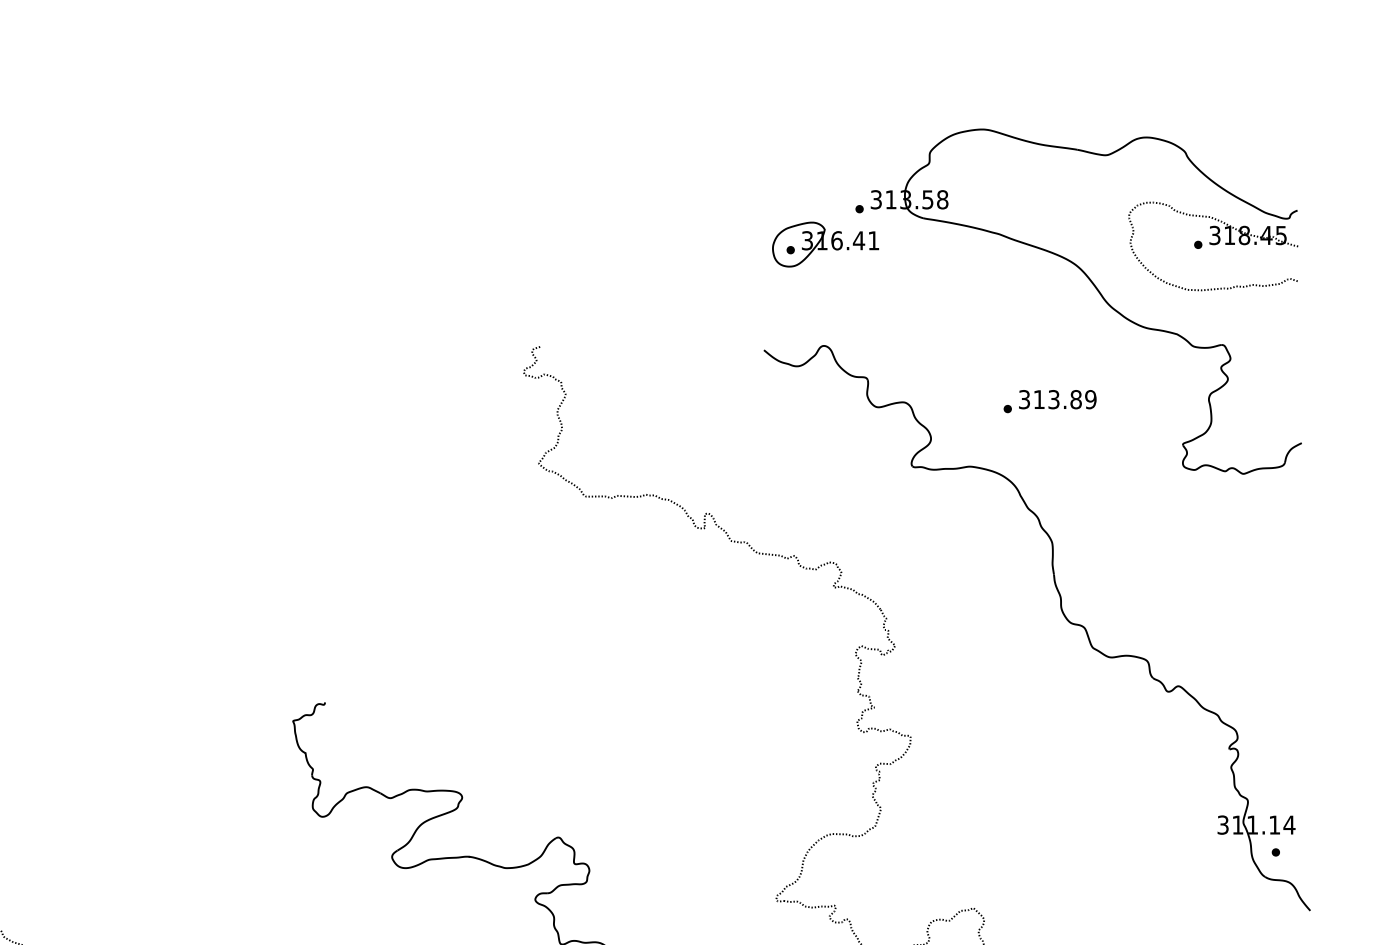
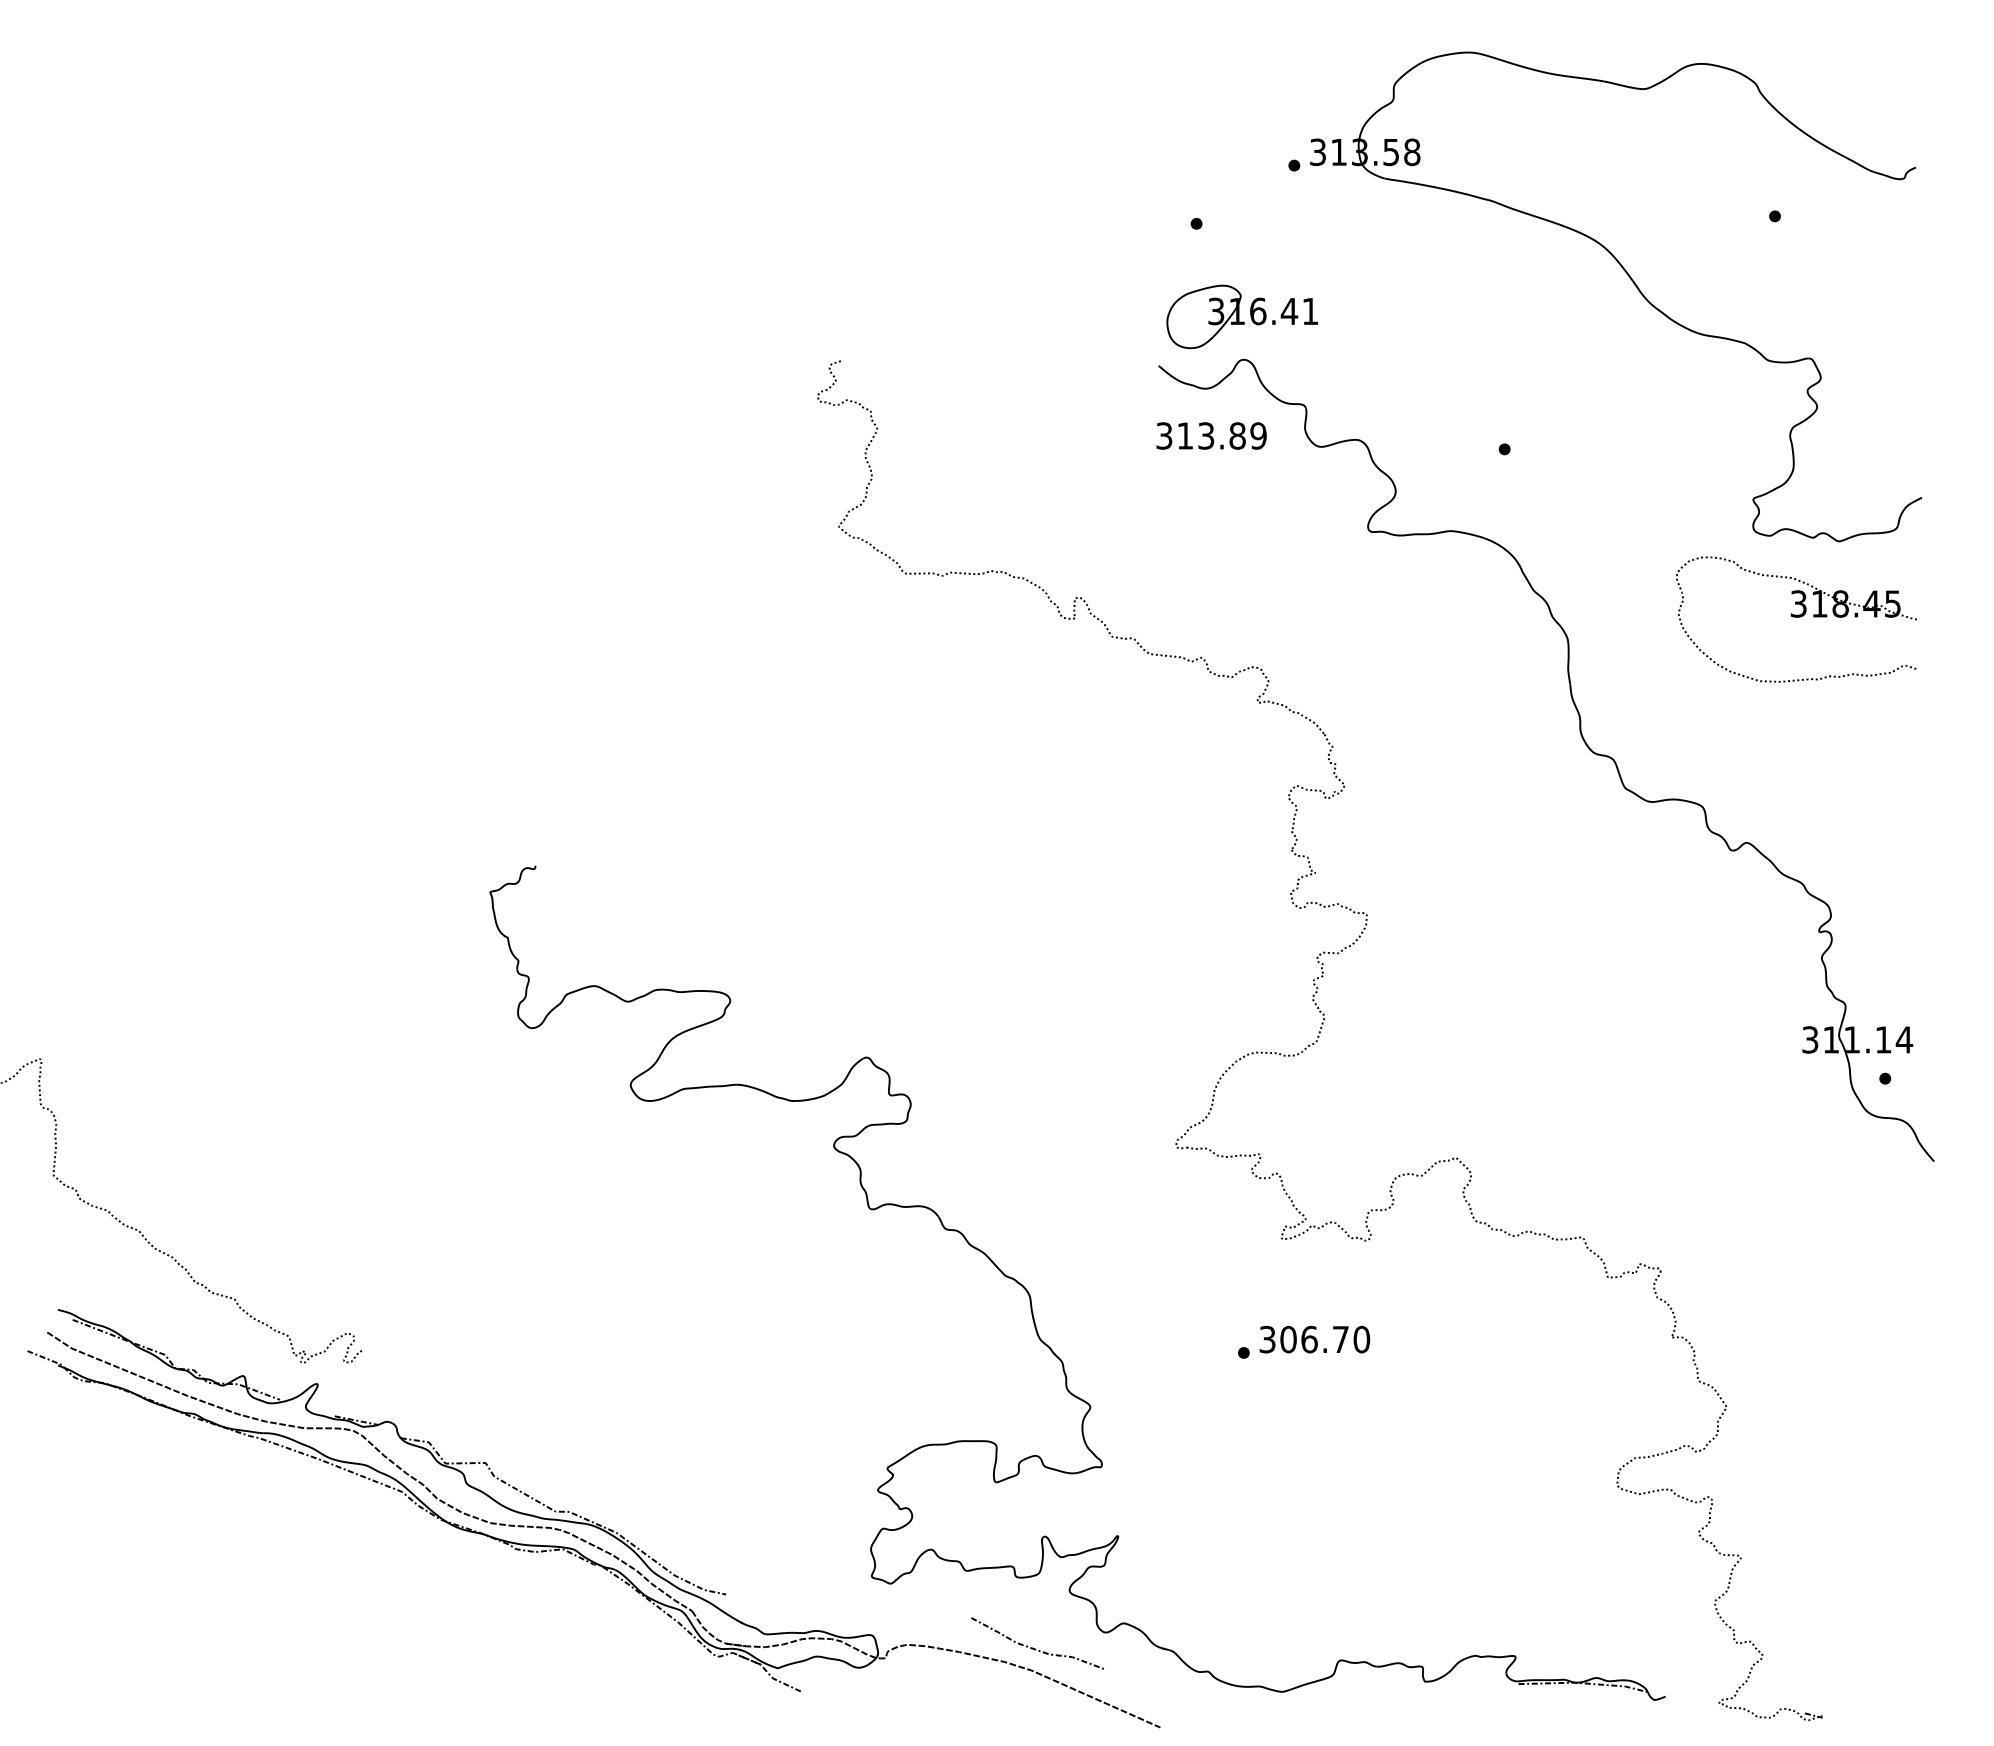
part: (825, 244) -> (1241, 316), moved
part: (1213, 246) -> (1796, 619), moved
text: (1057, 399) -> (1211, 435), moved

